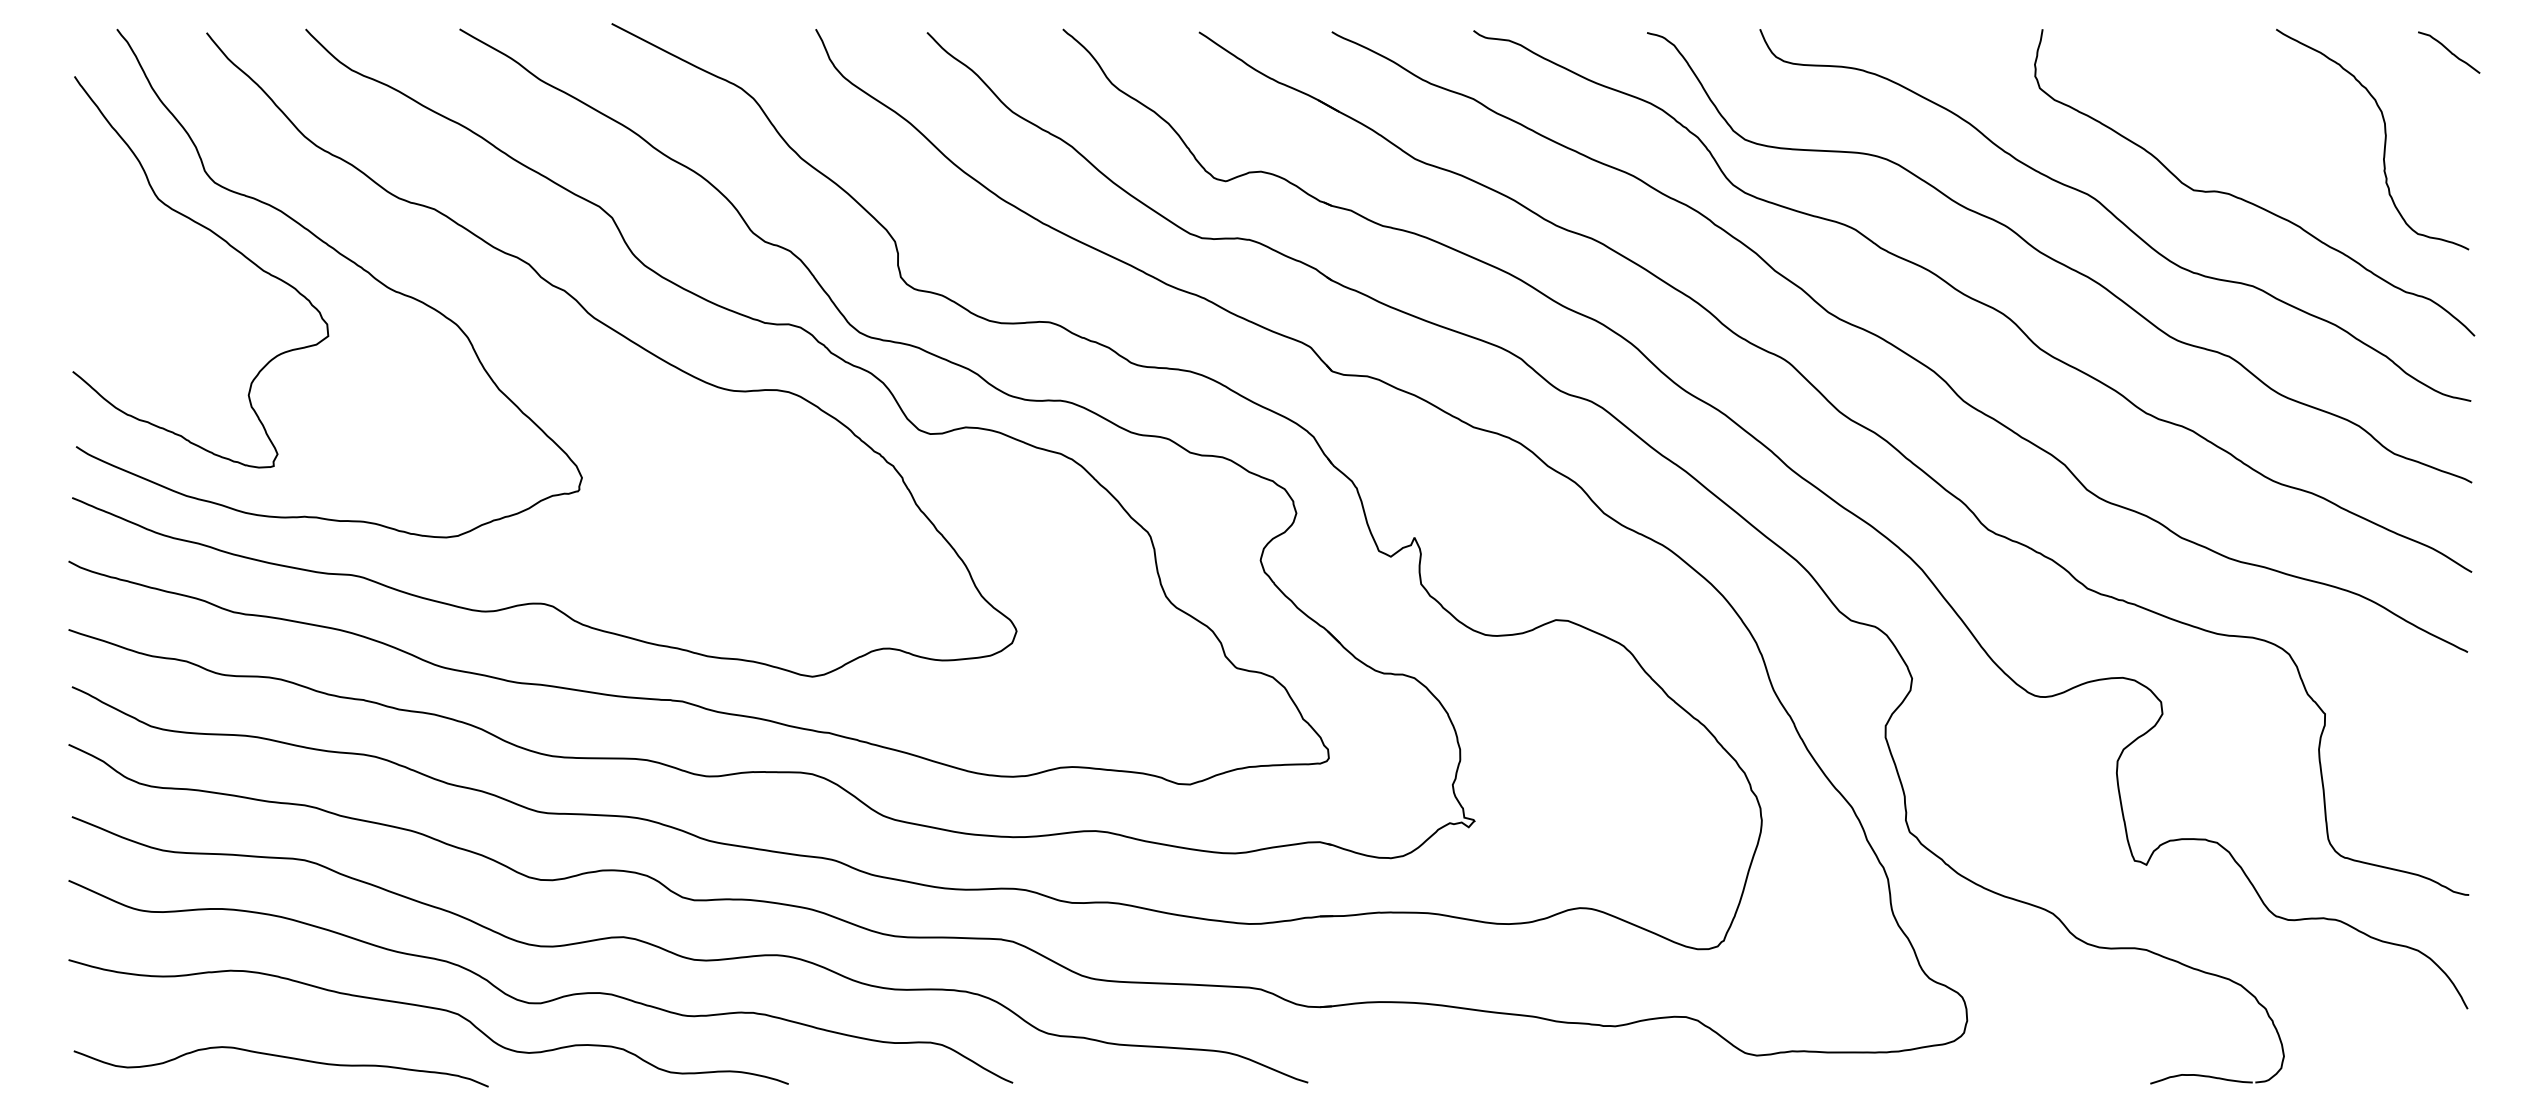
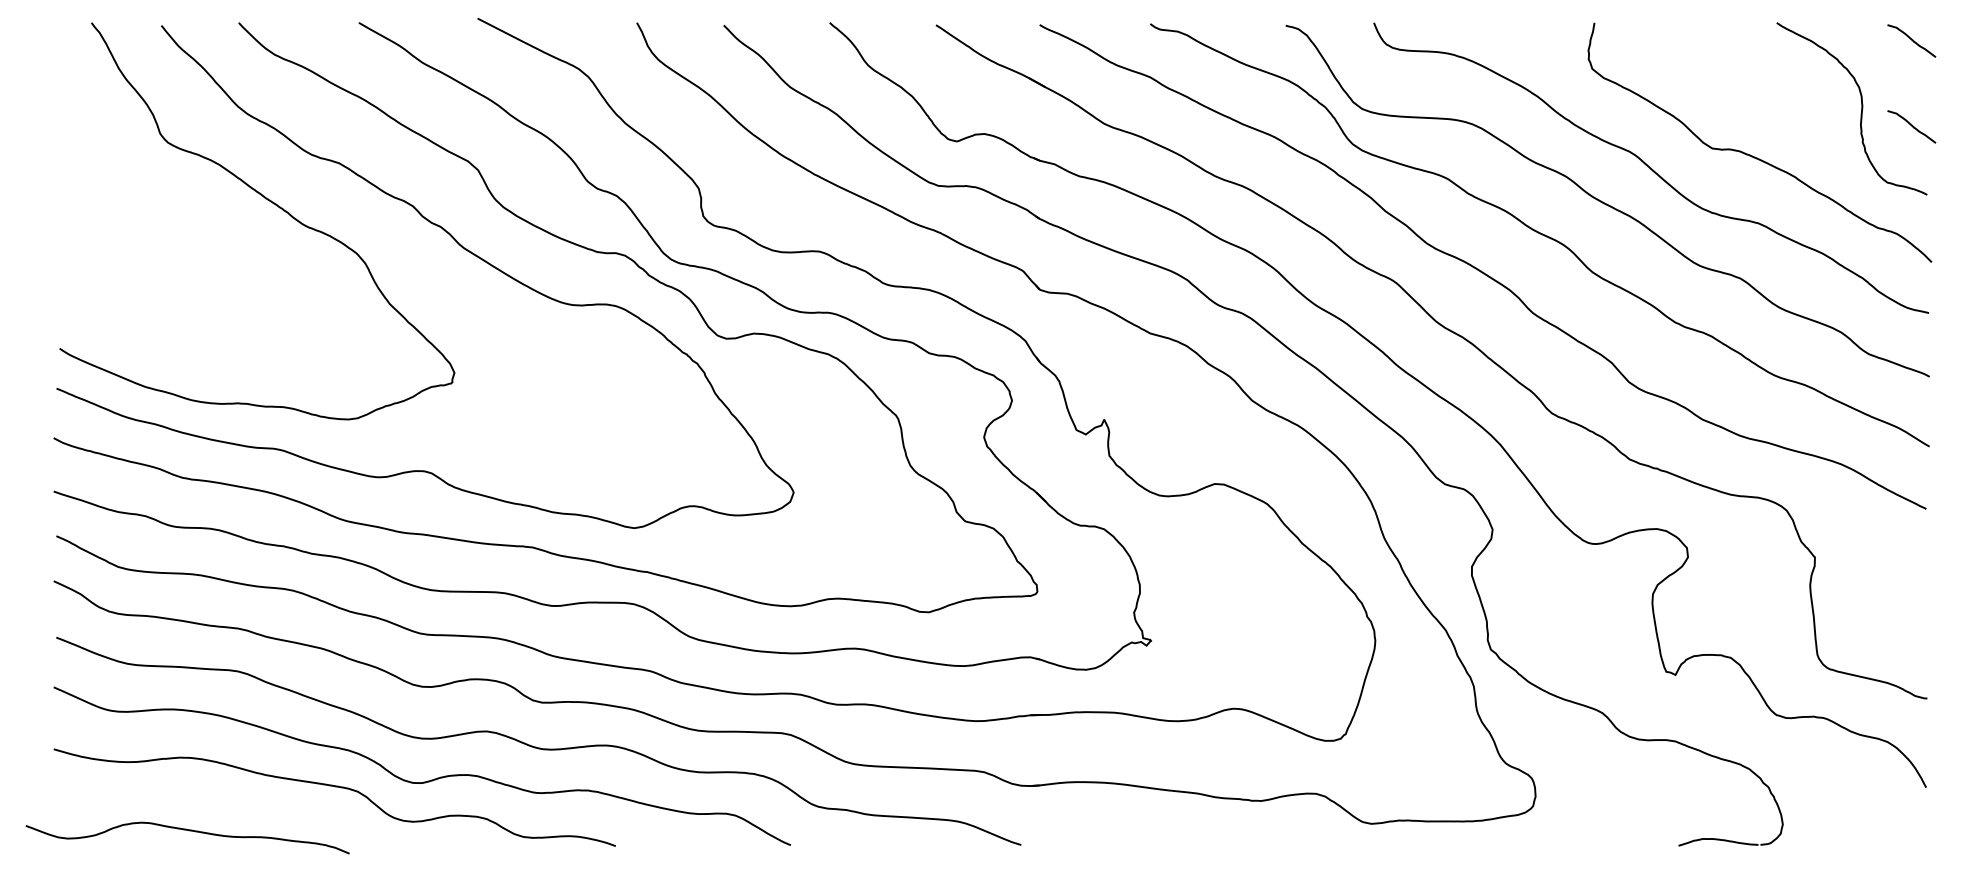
curve: (2449, 162) -> (1912, 126), added
curve: (222, 240) -> (173, 187), removed
curve: (280, 1057) -> (187, 830), moved

